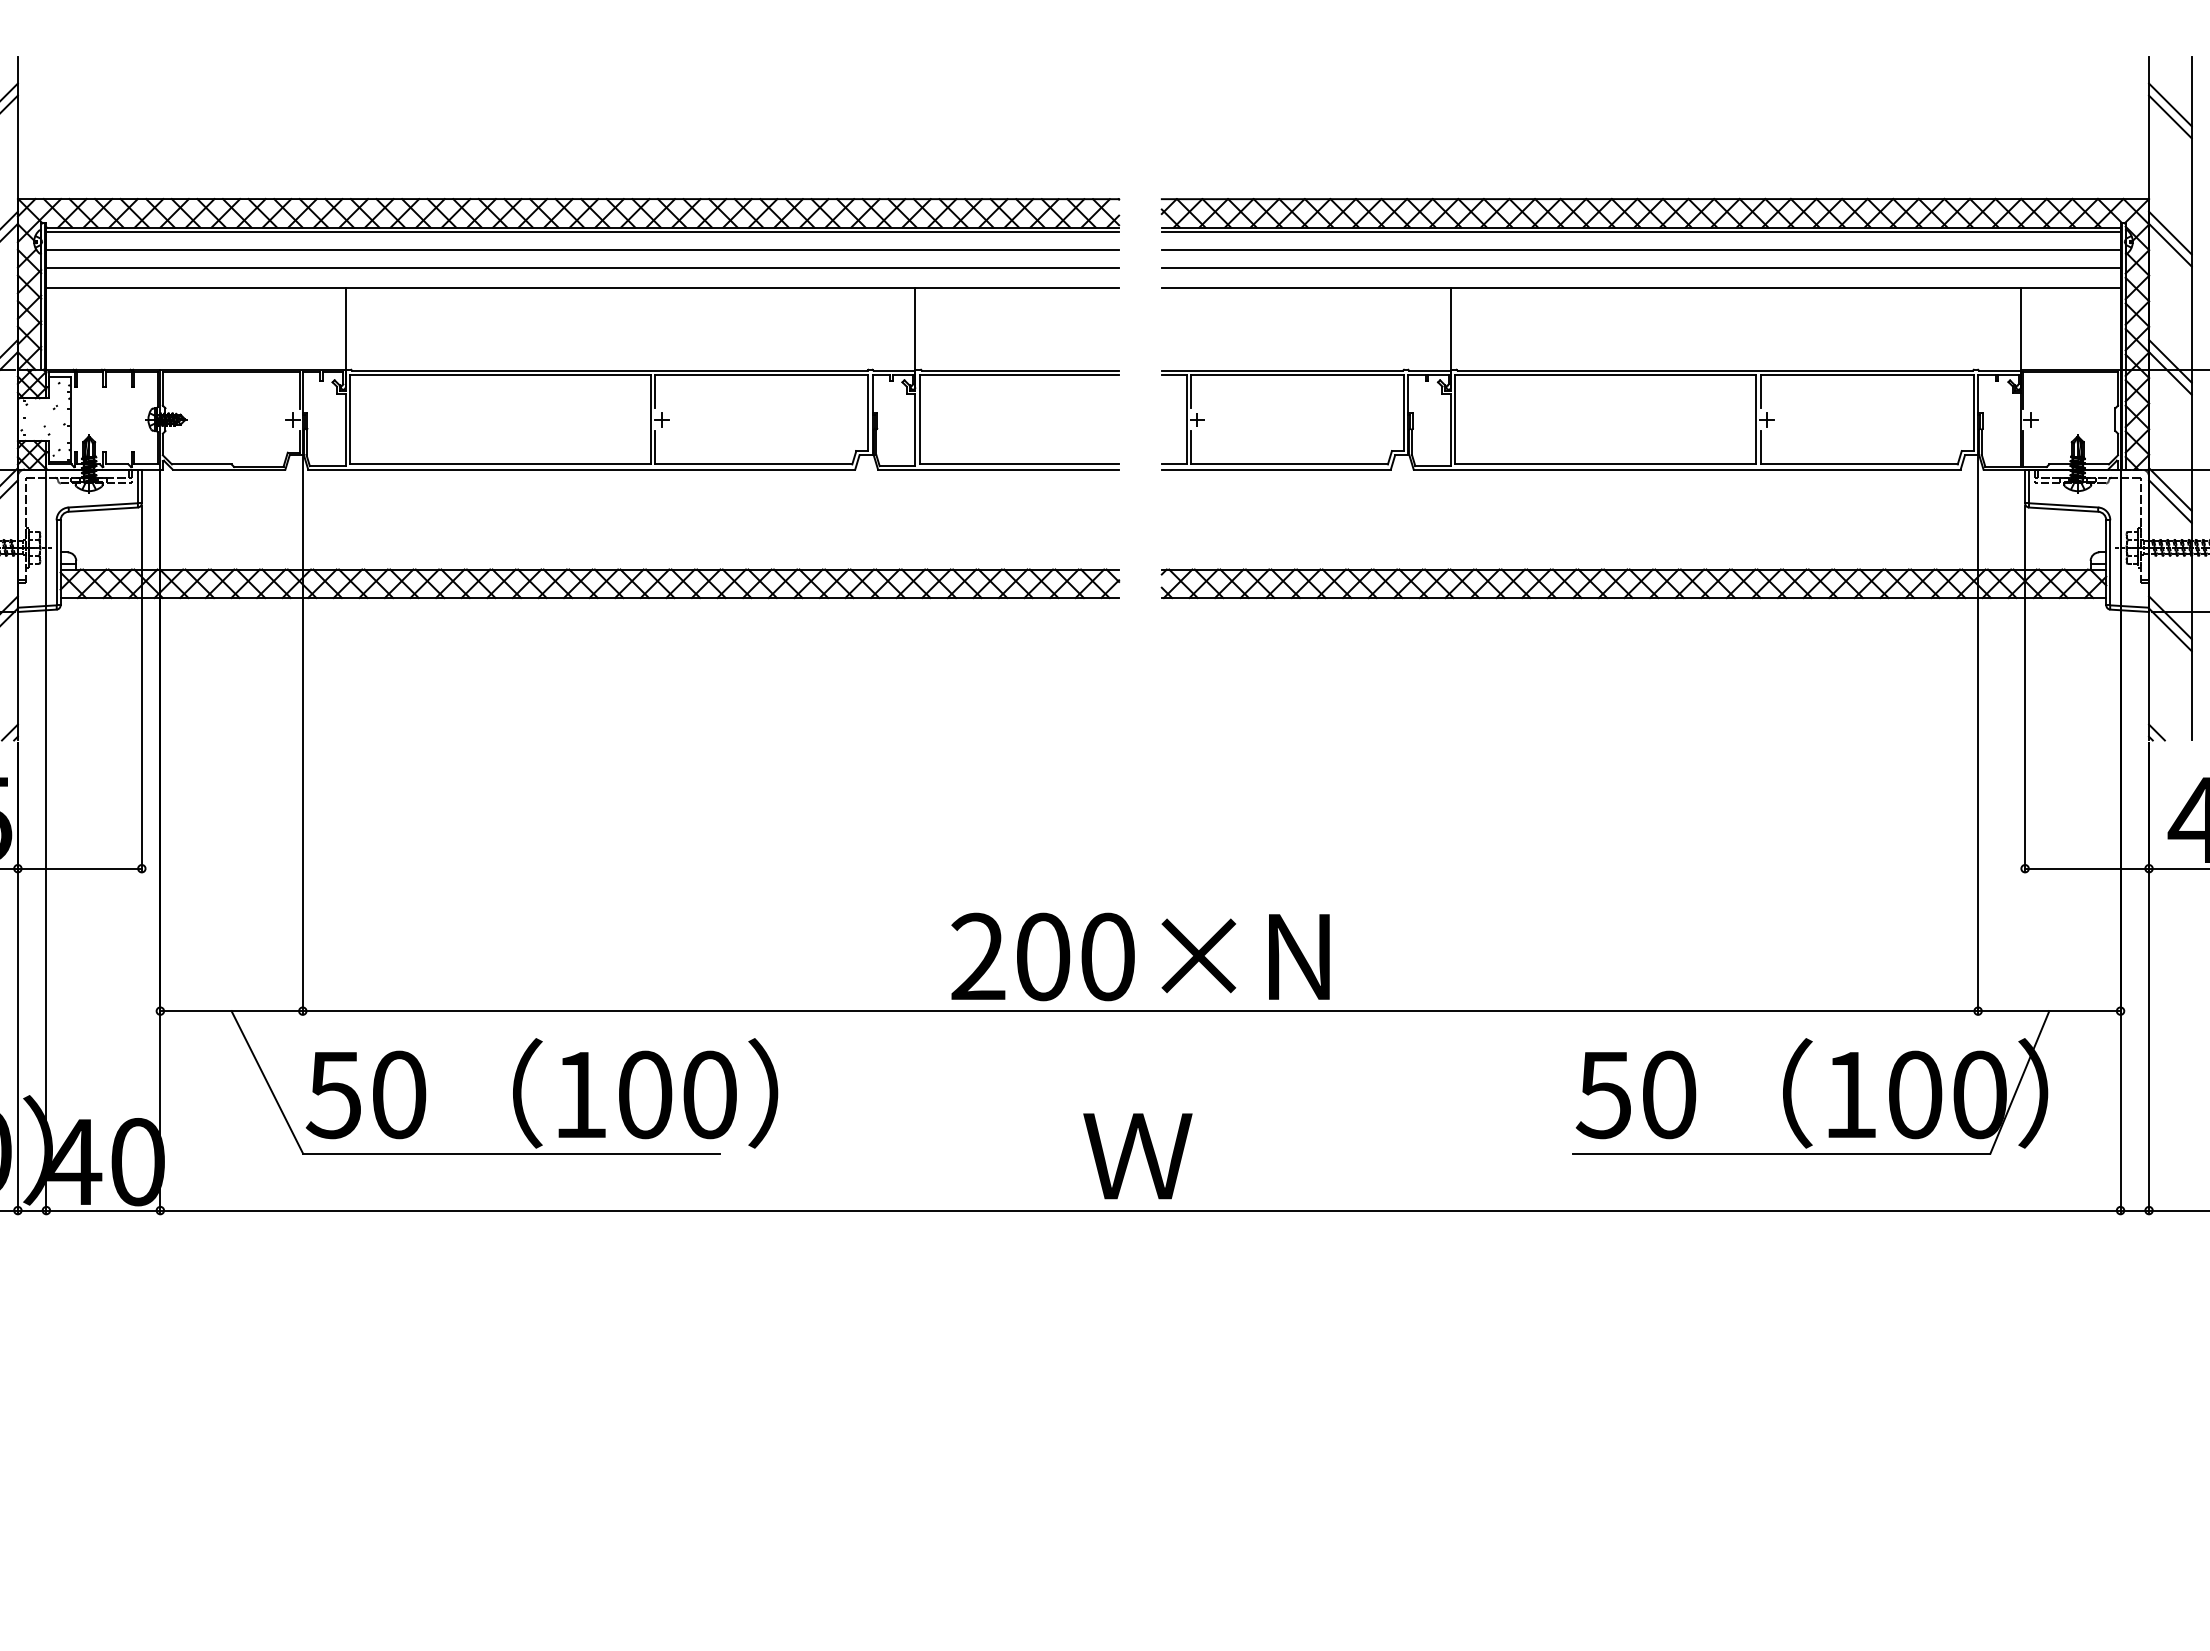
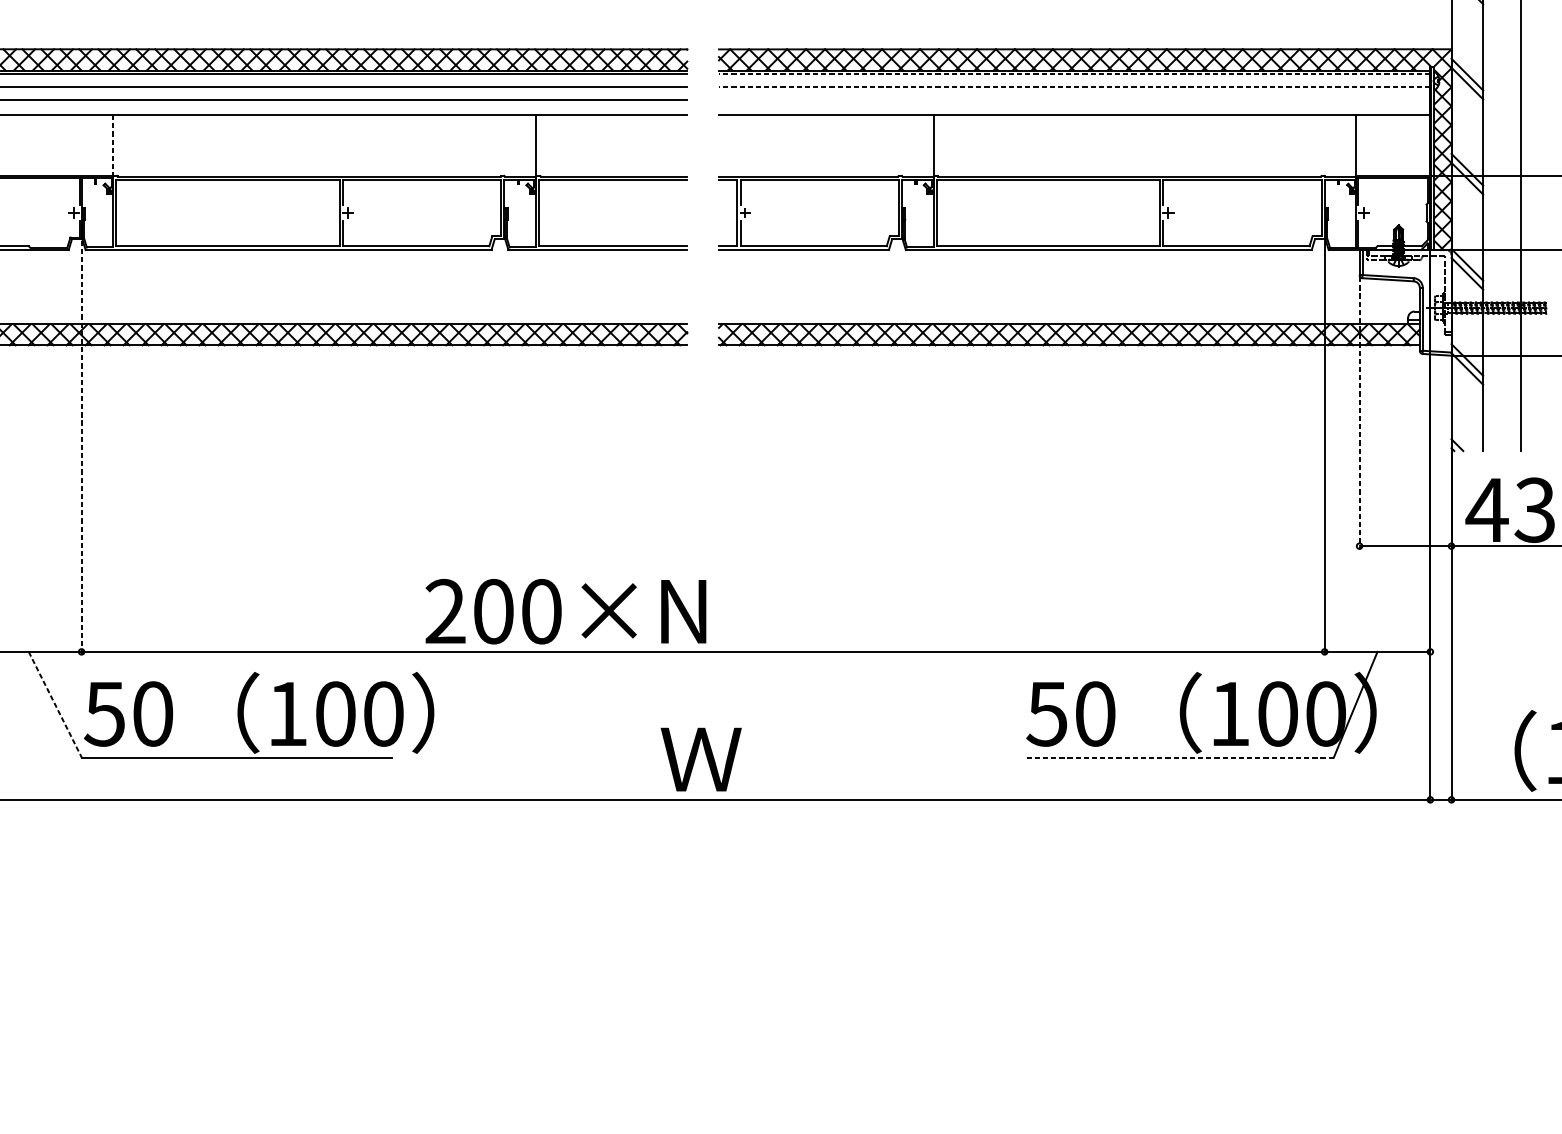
line: (1640, 232) -> (1074, 74), solid -> dashed
line: (1640, 250) -> (1074, 87), solid -> dashed
line: (1640, 267) -> (1074, 100), removed
line: (345, 329) -> (113, 146), solid -> dashed
line: (2025, 688) -> (1359, 412), solid -> dashed
line: (302, 736) -> (81, 448), solid -> dashed
text: (1140, 956) -> (565, 611), moved
line: (267, 1082) -> (55, 704), solid -> dashed
line: (1781, 1153) -> (1178, 757), solid -> dashed

